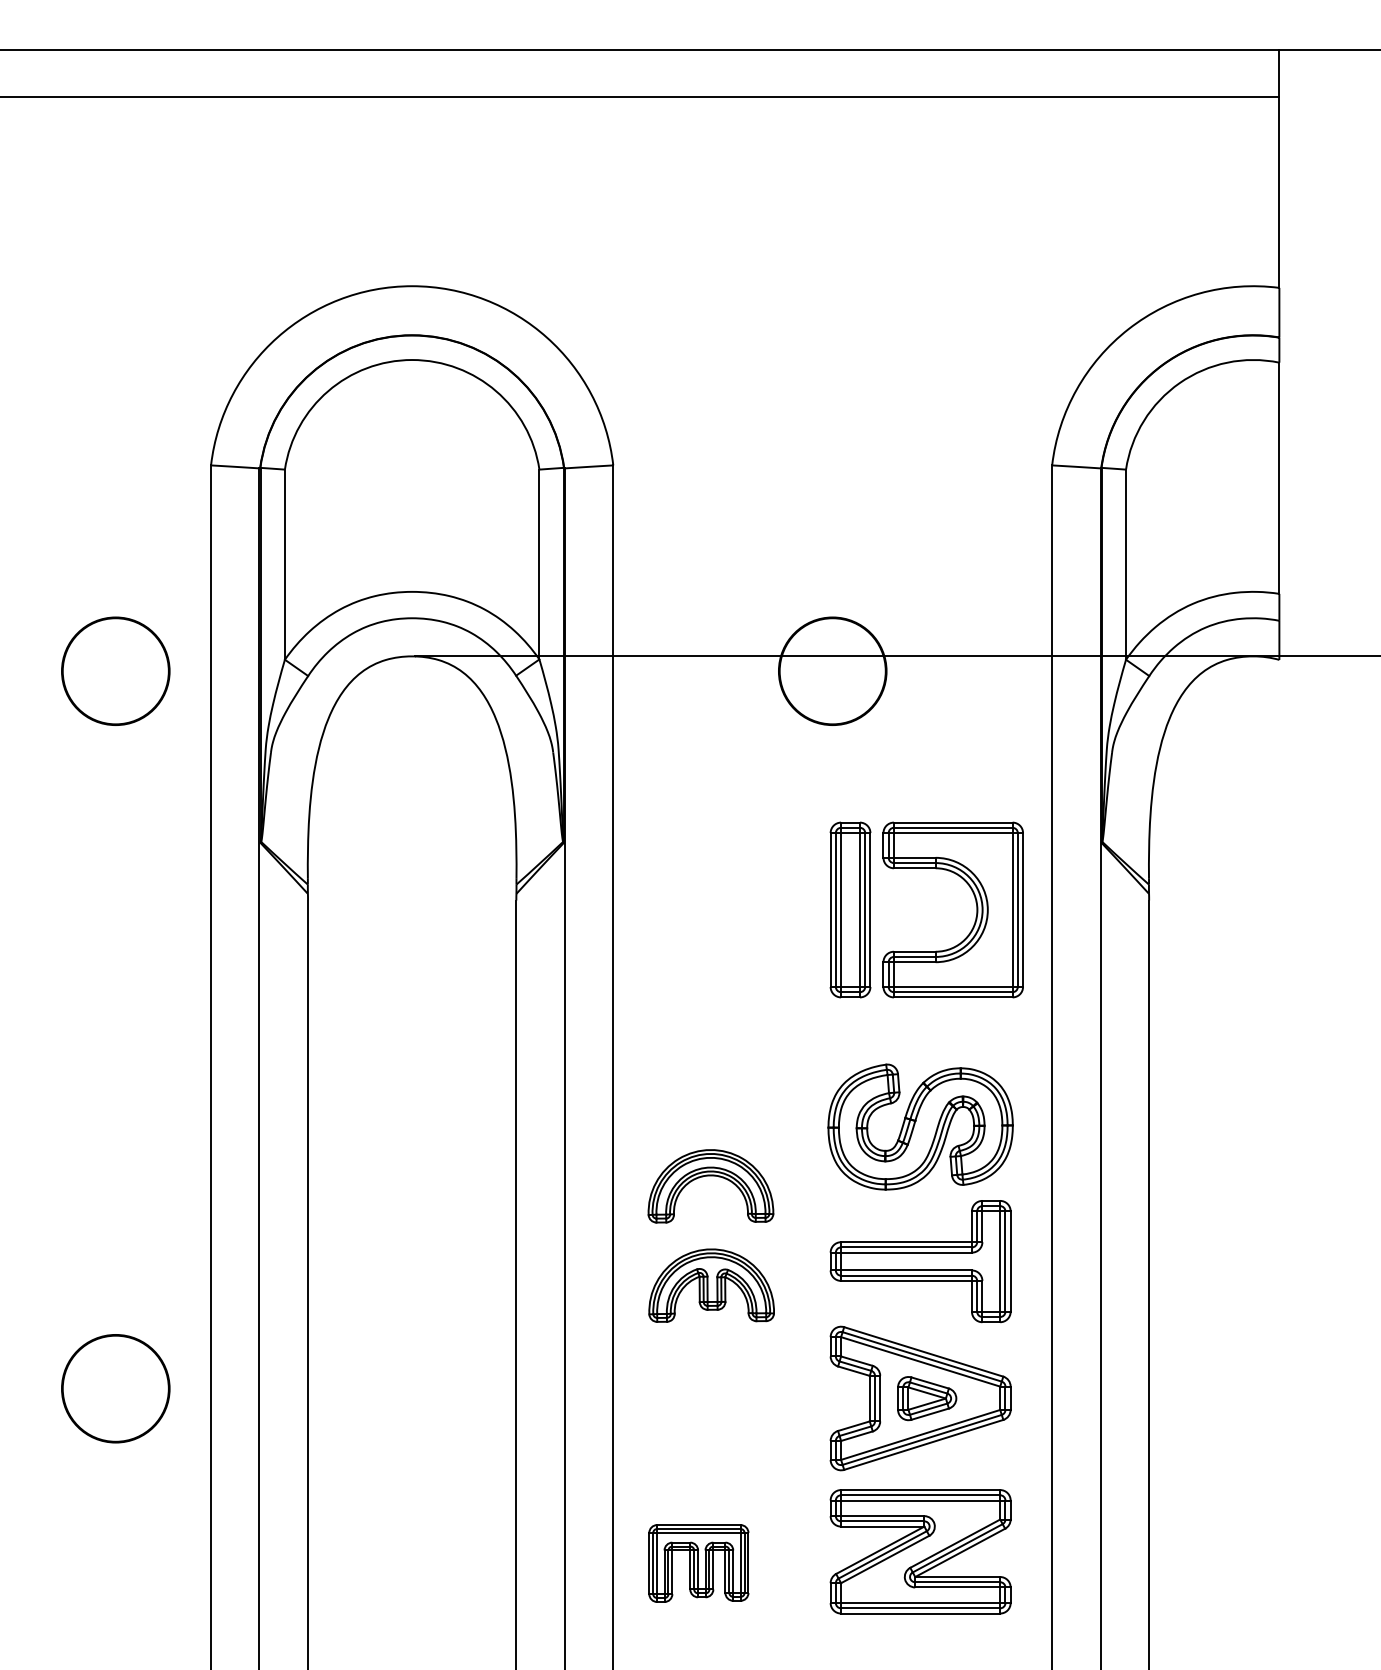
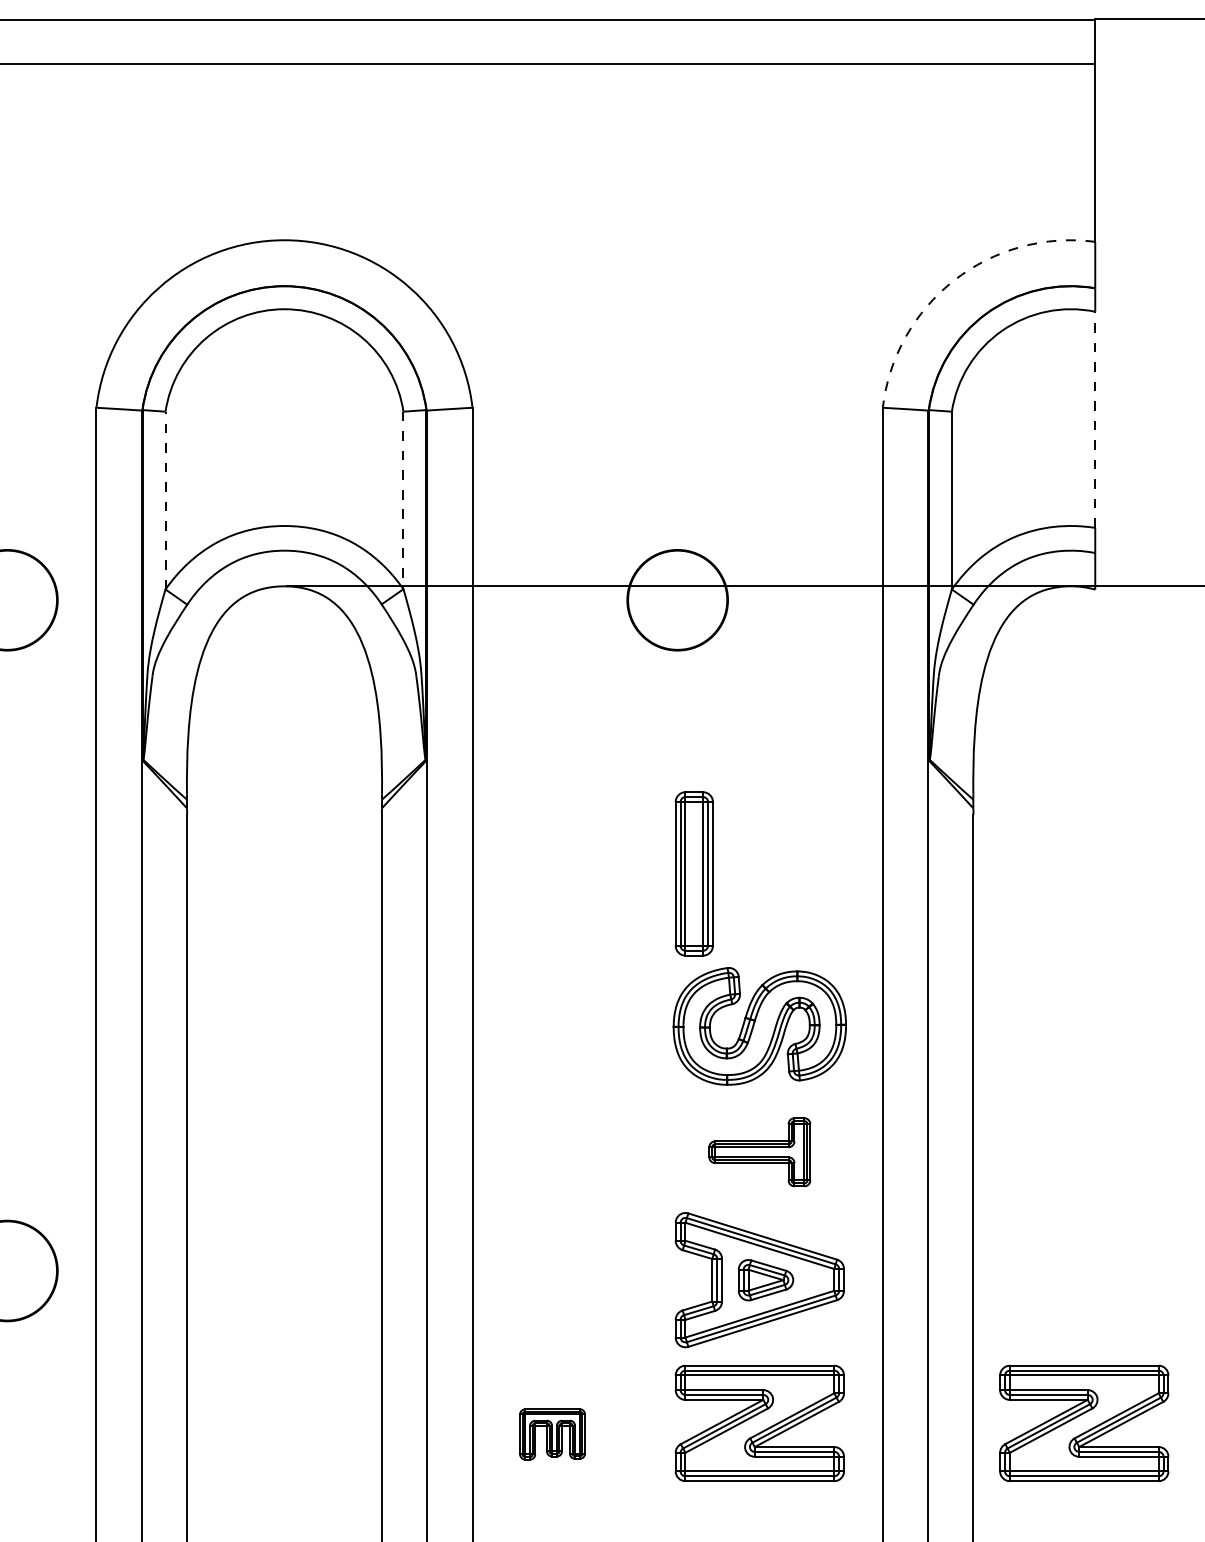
arc: (1128, 329) -> (954, 280), solid -> dashed
line: (1279, 478) -> (1095, 420), solid -> dashed
line: (284, 564) -> (165, 500), solid -> dashed
line: (539, 564) -> (403, 500), solid -> dashed
part: (850, 909) -> (694, 873), moved
part: (976, 909) -> (812, 822), removed
part: (710, 1176) -> (563, 1072), removed
part: (920, 1261) -> (759, 1152), size x0.6
part: (711, 1285) -> (564, 1174), removed
part: (1267, 1551) -> (1084, 1423), added
part: (698, 1563) -> (552, 1434), size x0.7

